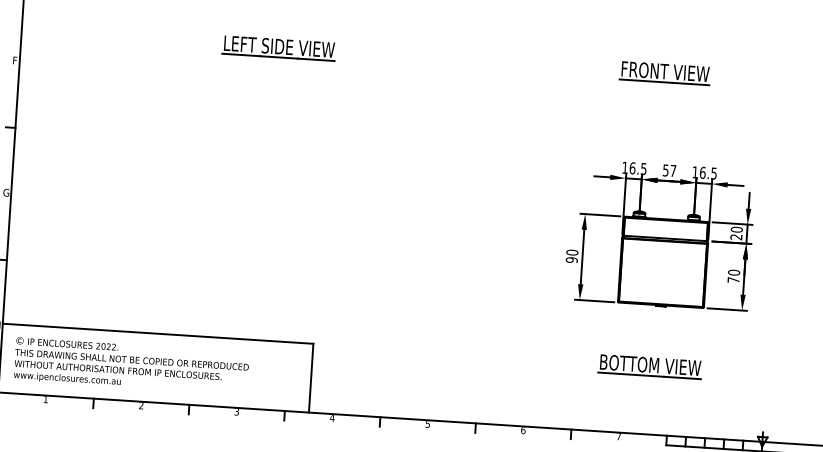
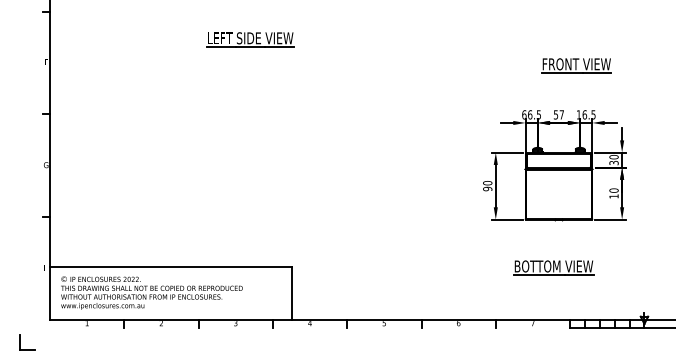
part: (665, 73) -> (576, 65), moved
text: (625, 167) -> (524, 114), 16.5 -> 66.5
text: (736, 237) -> (614, 163), 20 -> 30
text: (732, 280) -> (613, 196), 70 -> 10

